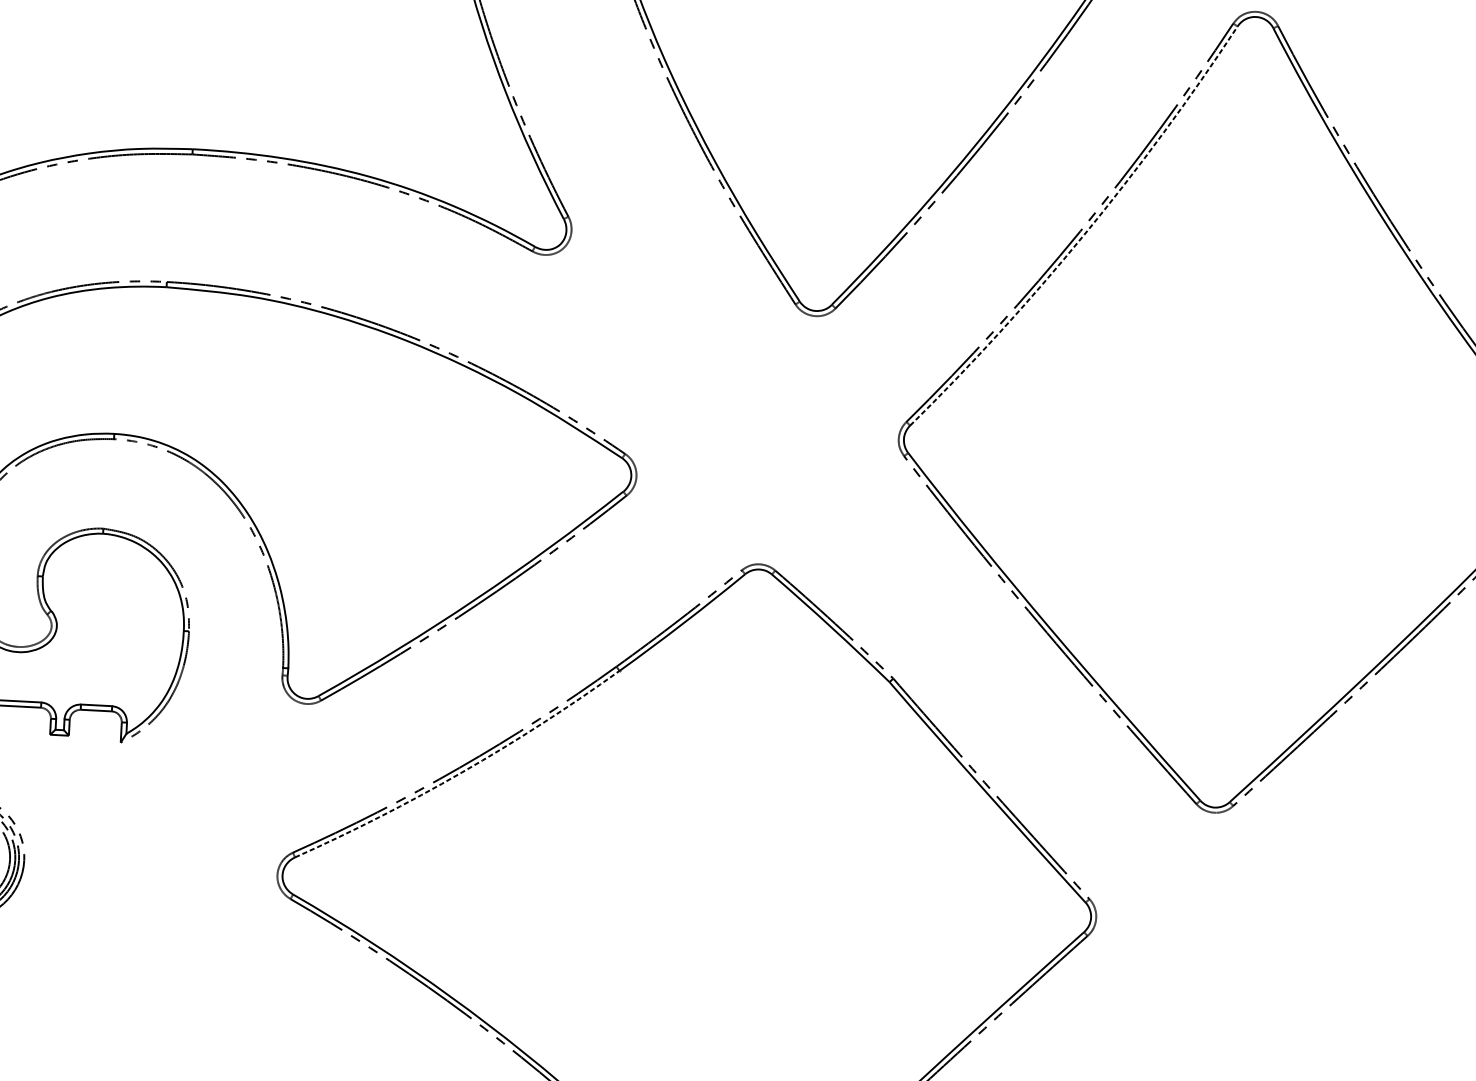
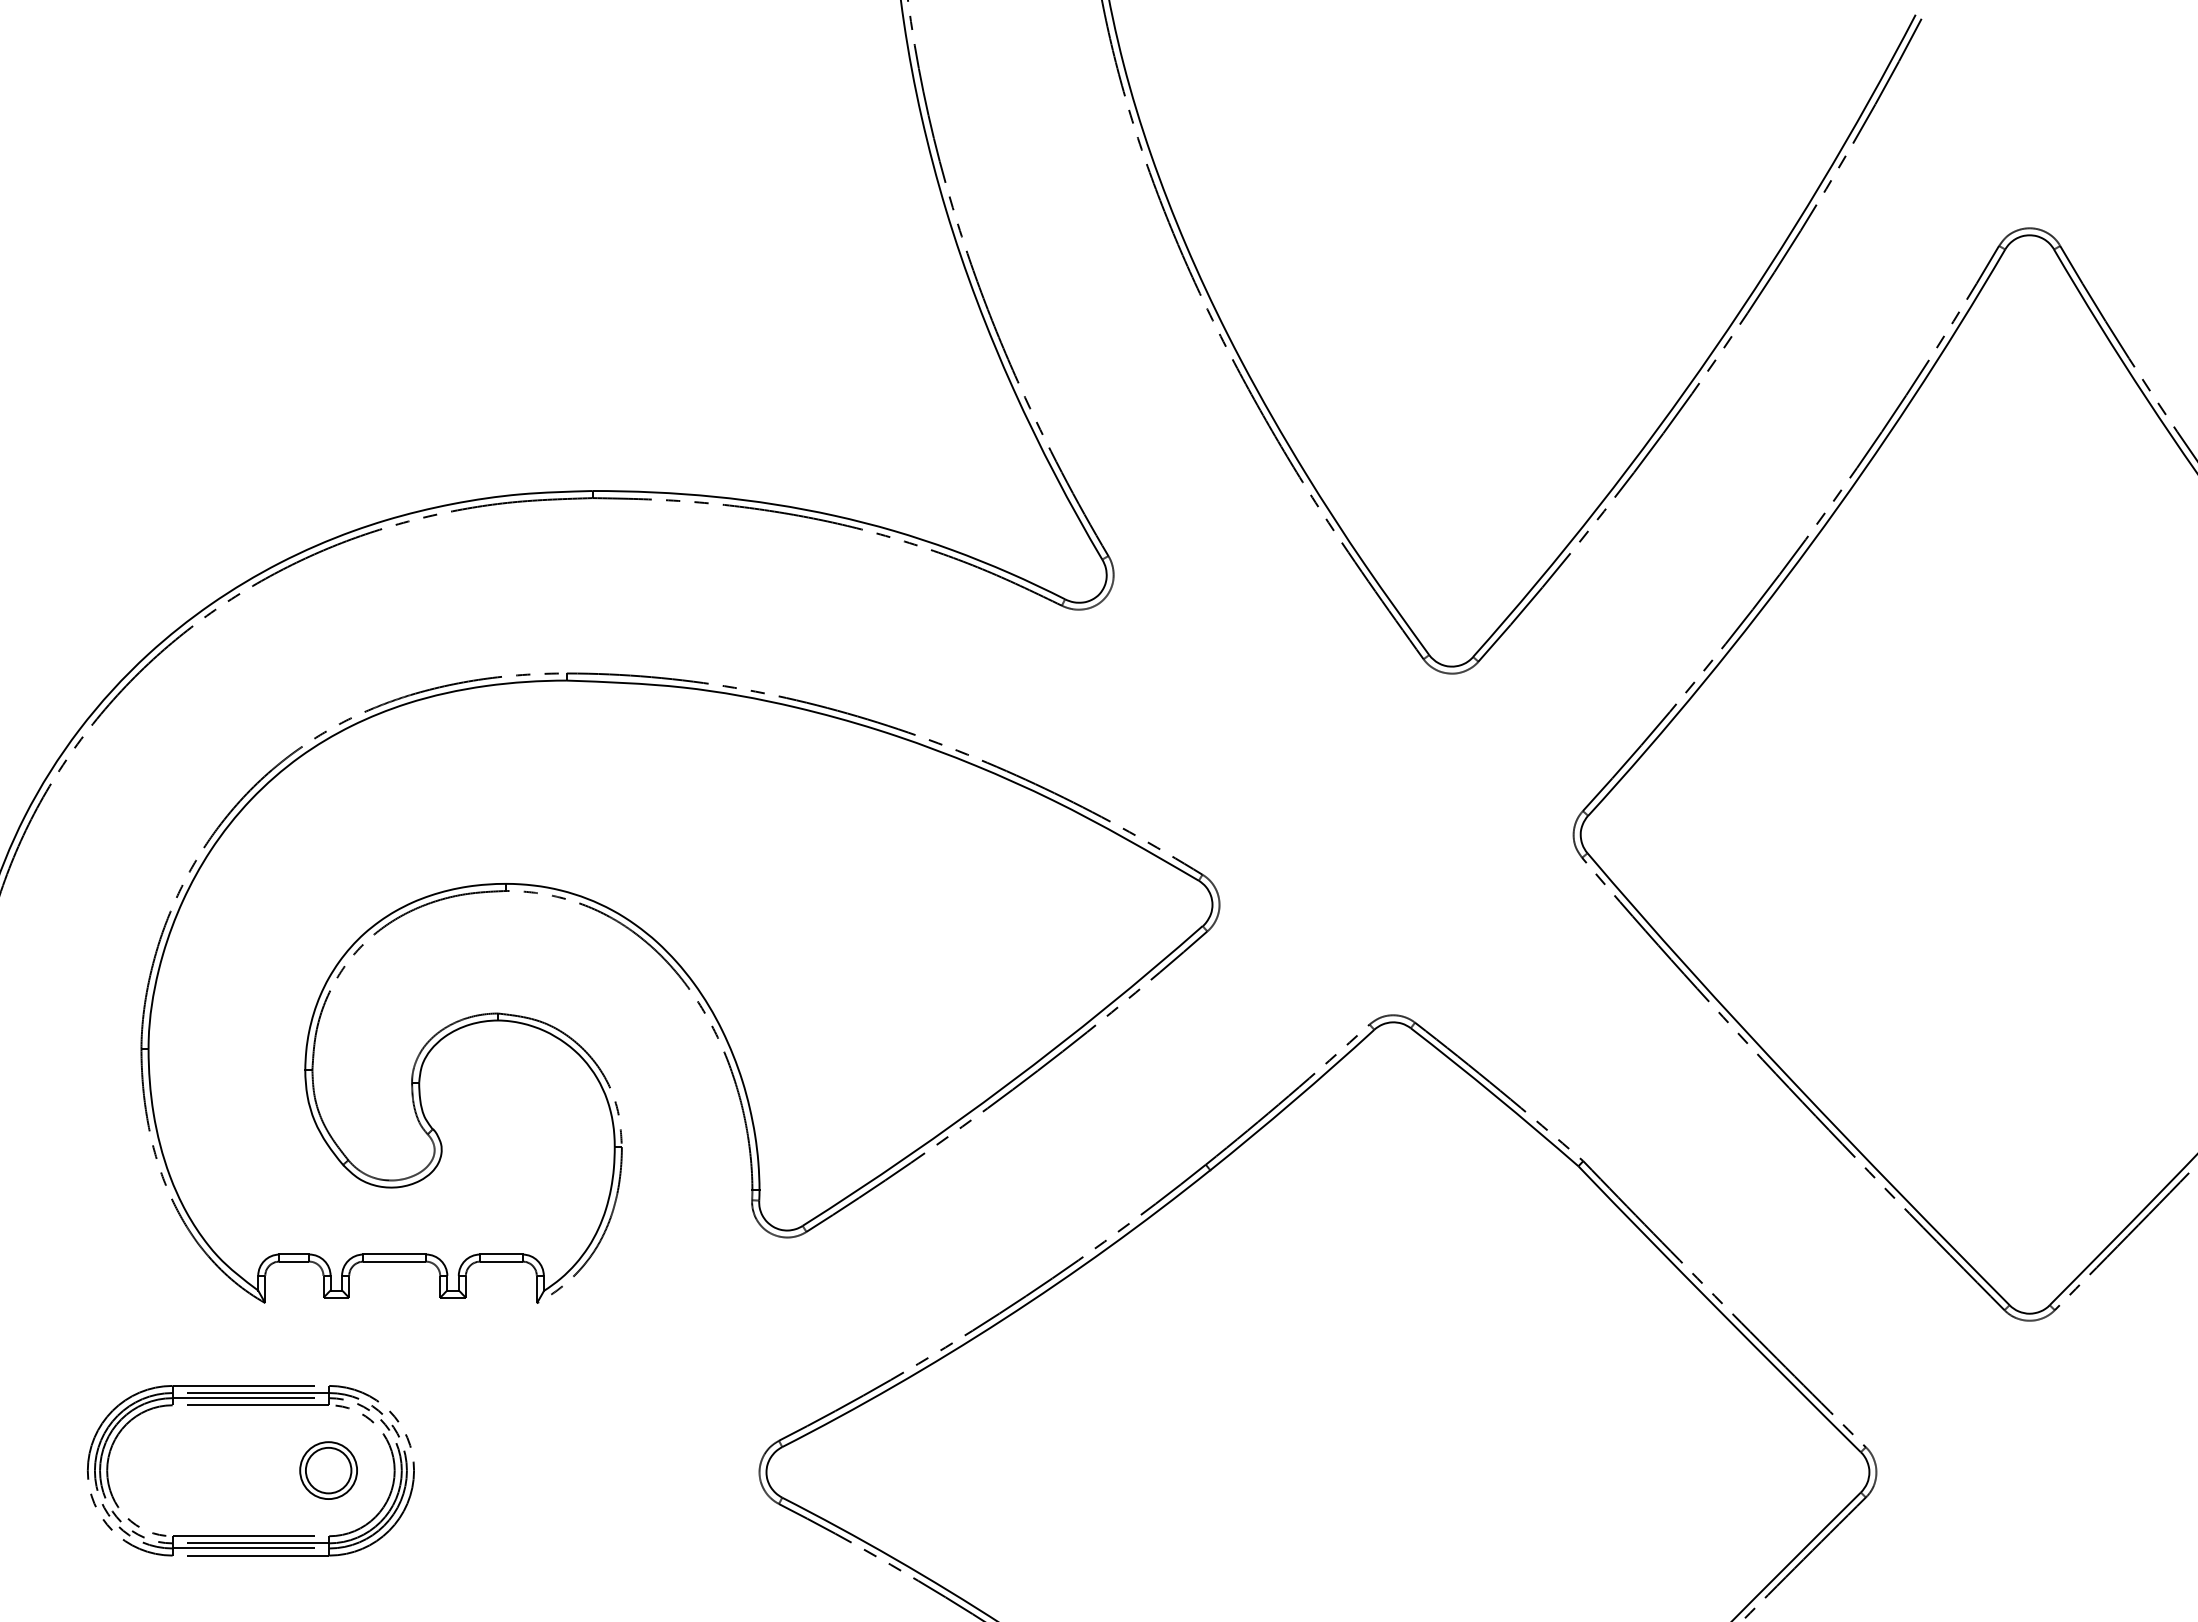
arc: (1084, 234) -> (1811, 543), dashed -> solid
arc: (462, 772) -> (1003, 1319), dashed -> solid

